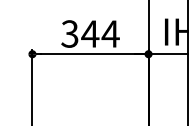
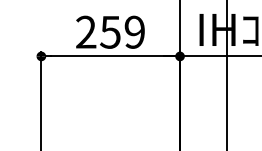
text: (90, 33) -> (110, 31), 344 -> 259

